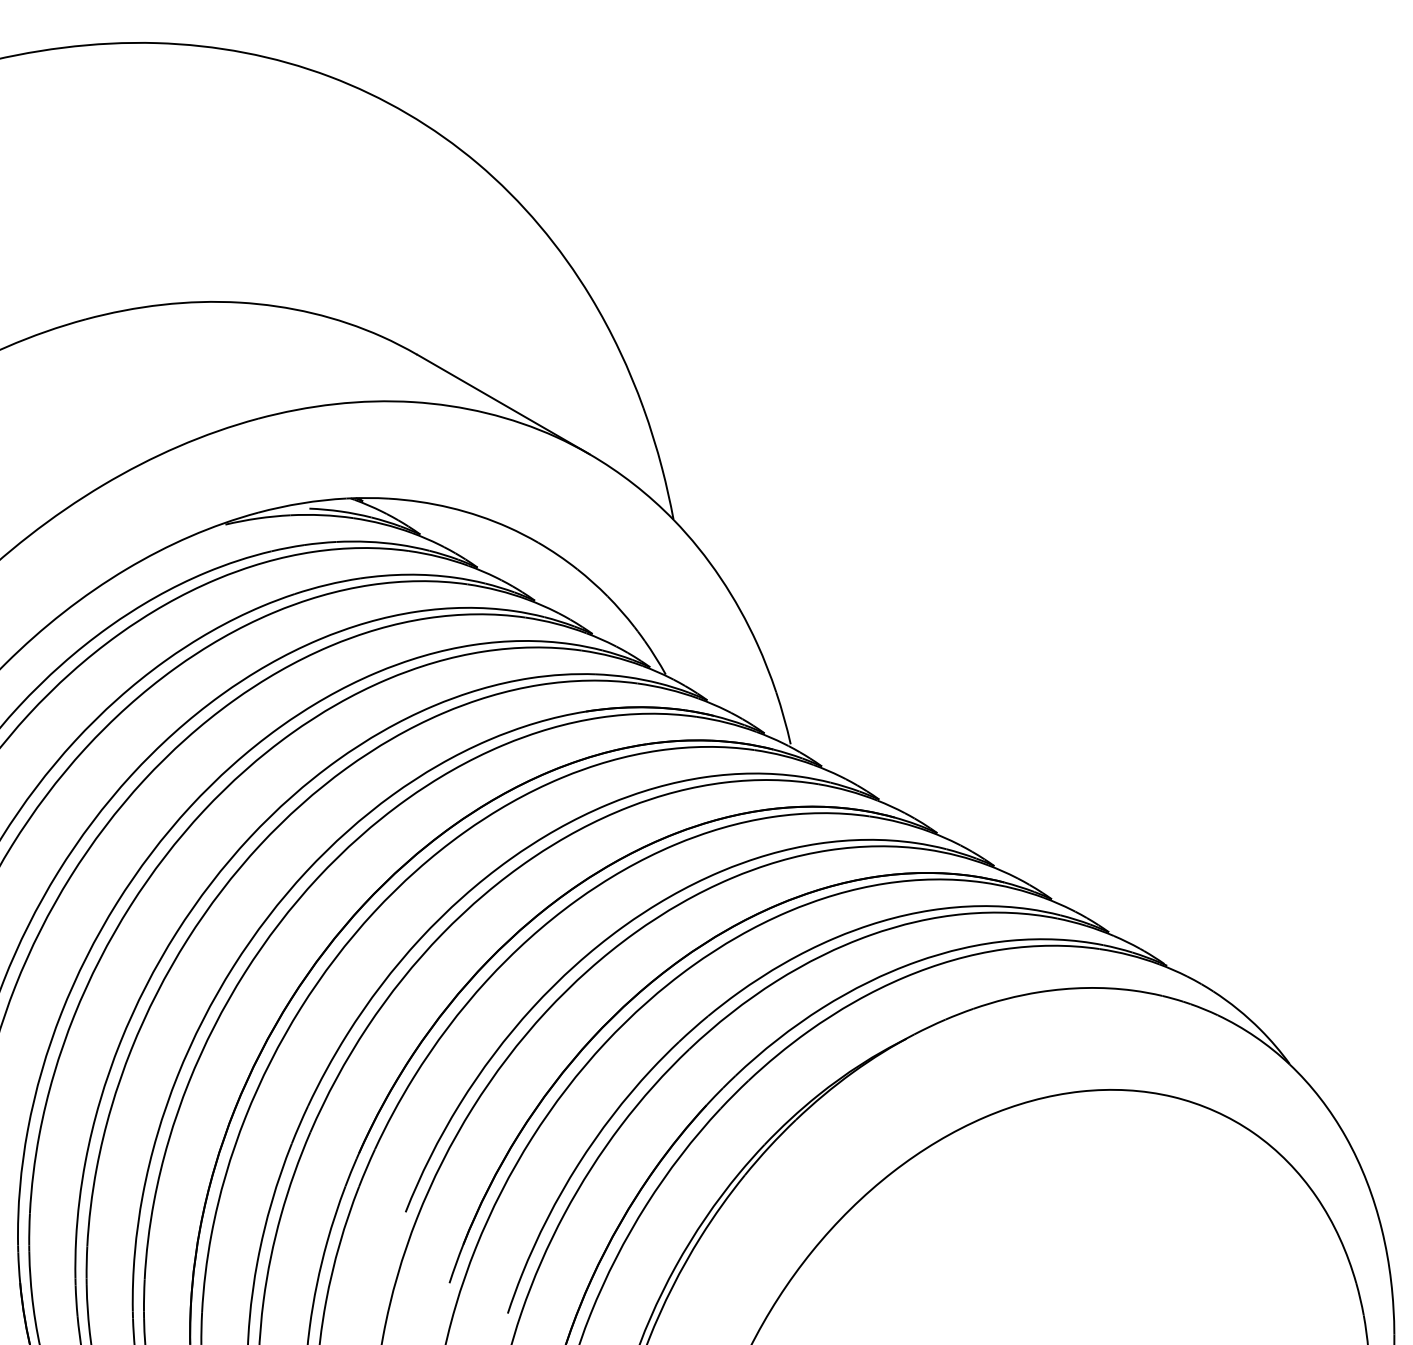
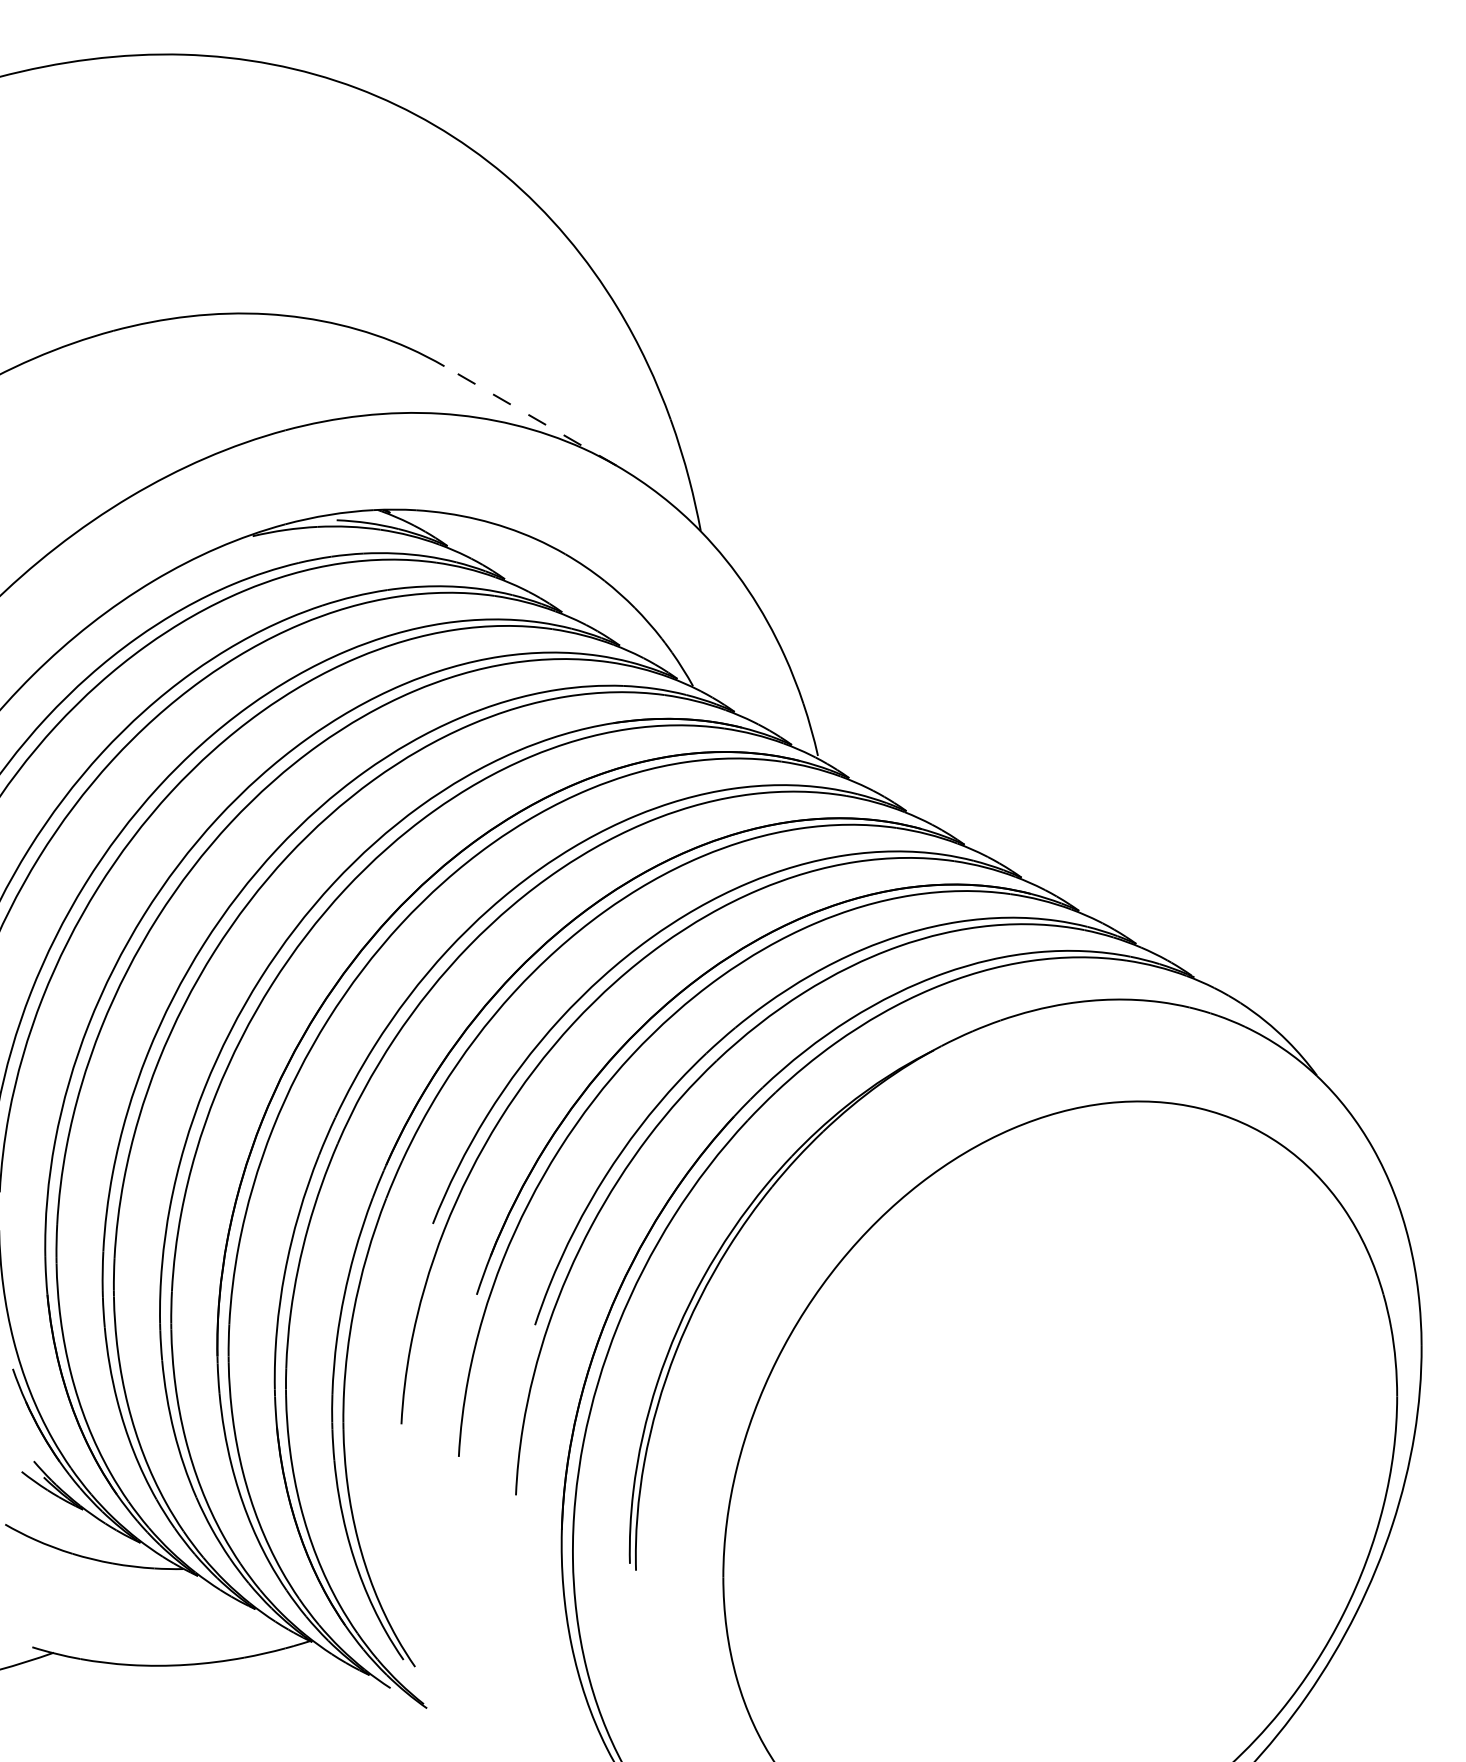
line: (503, 403) -> (530, 415), solid -> dashed

